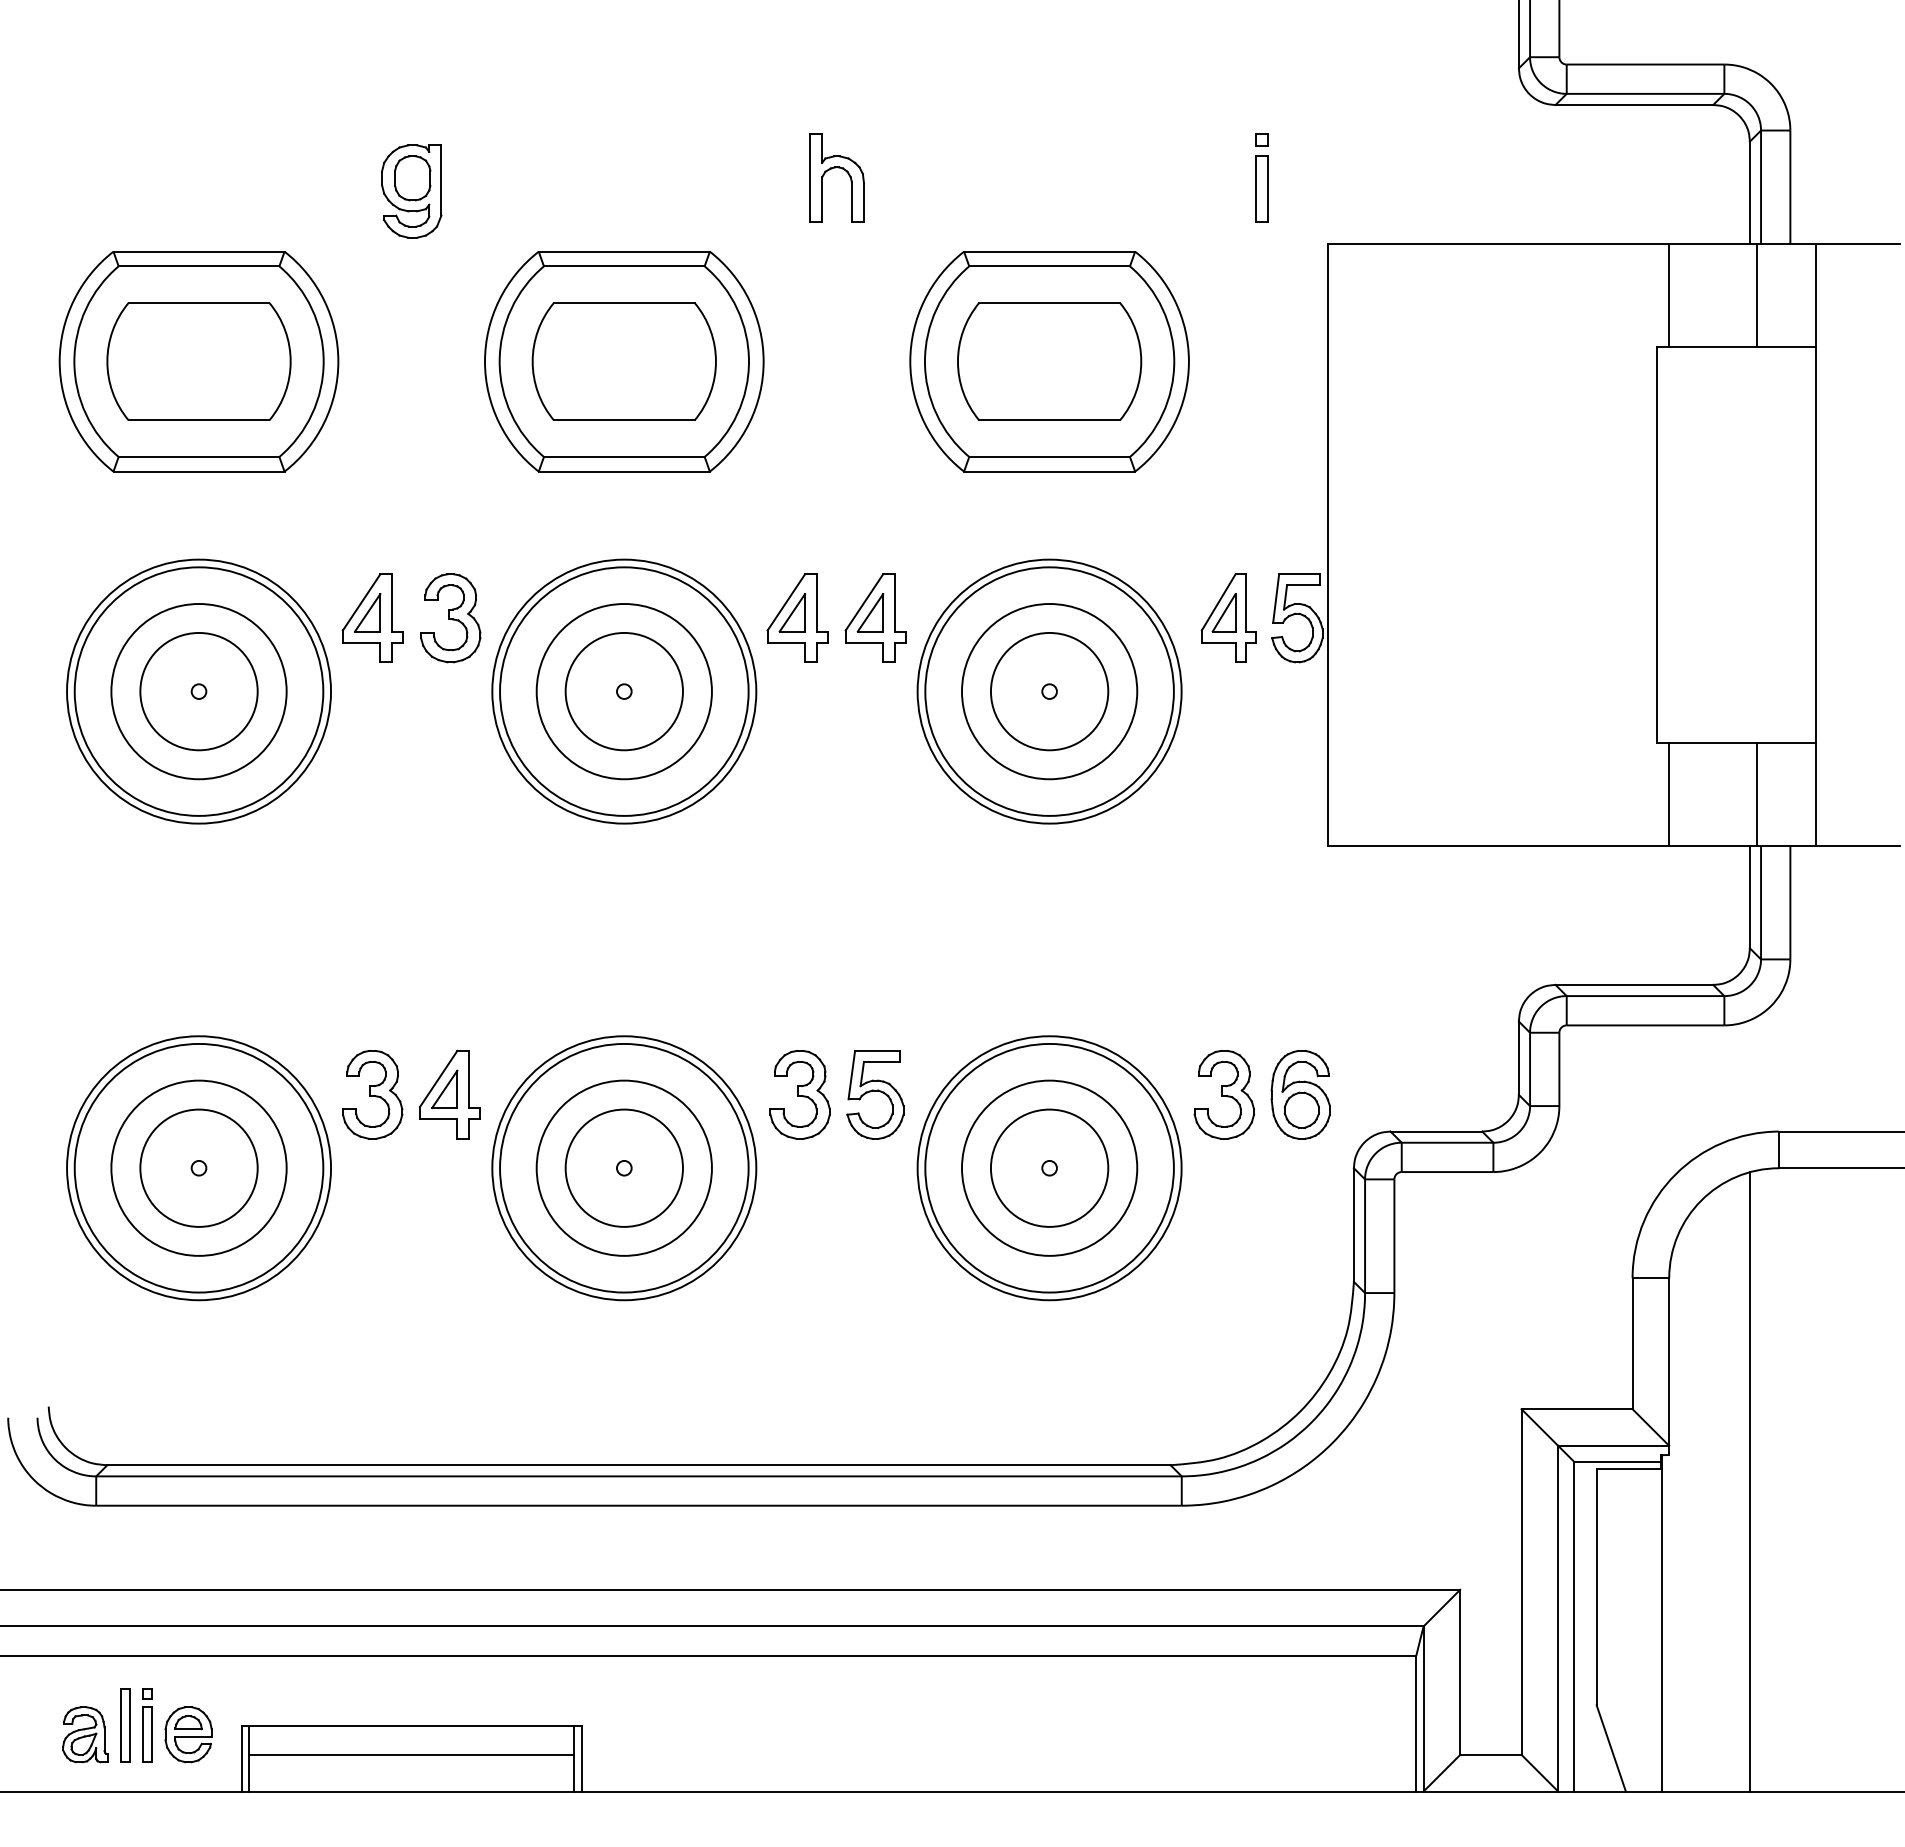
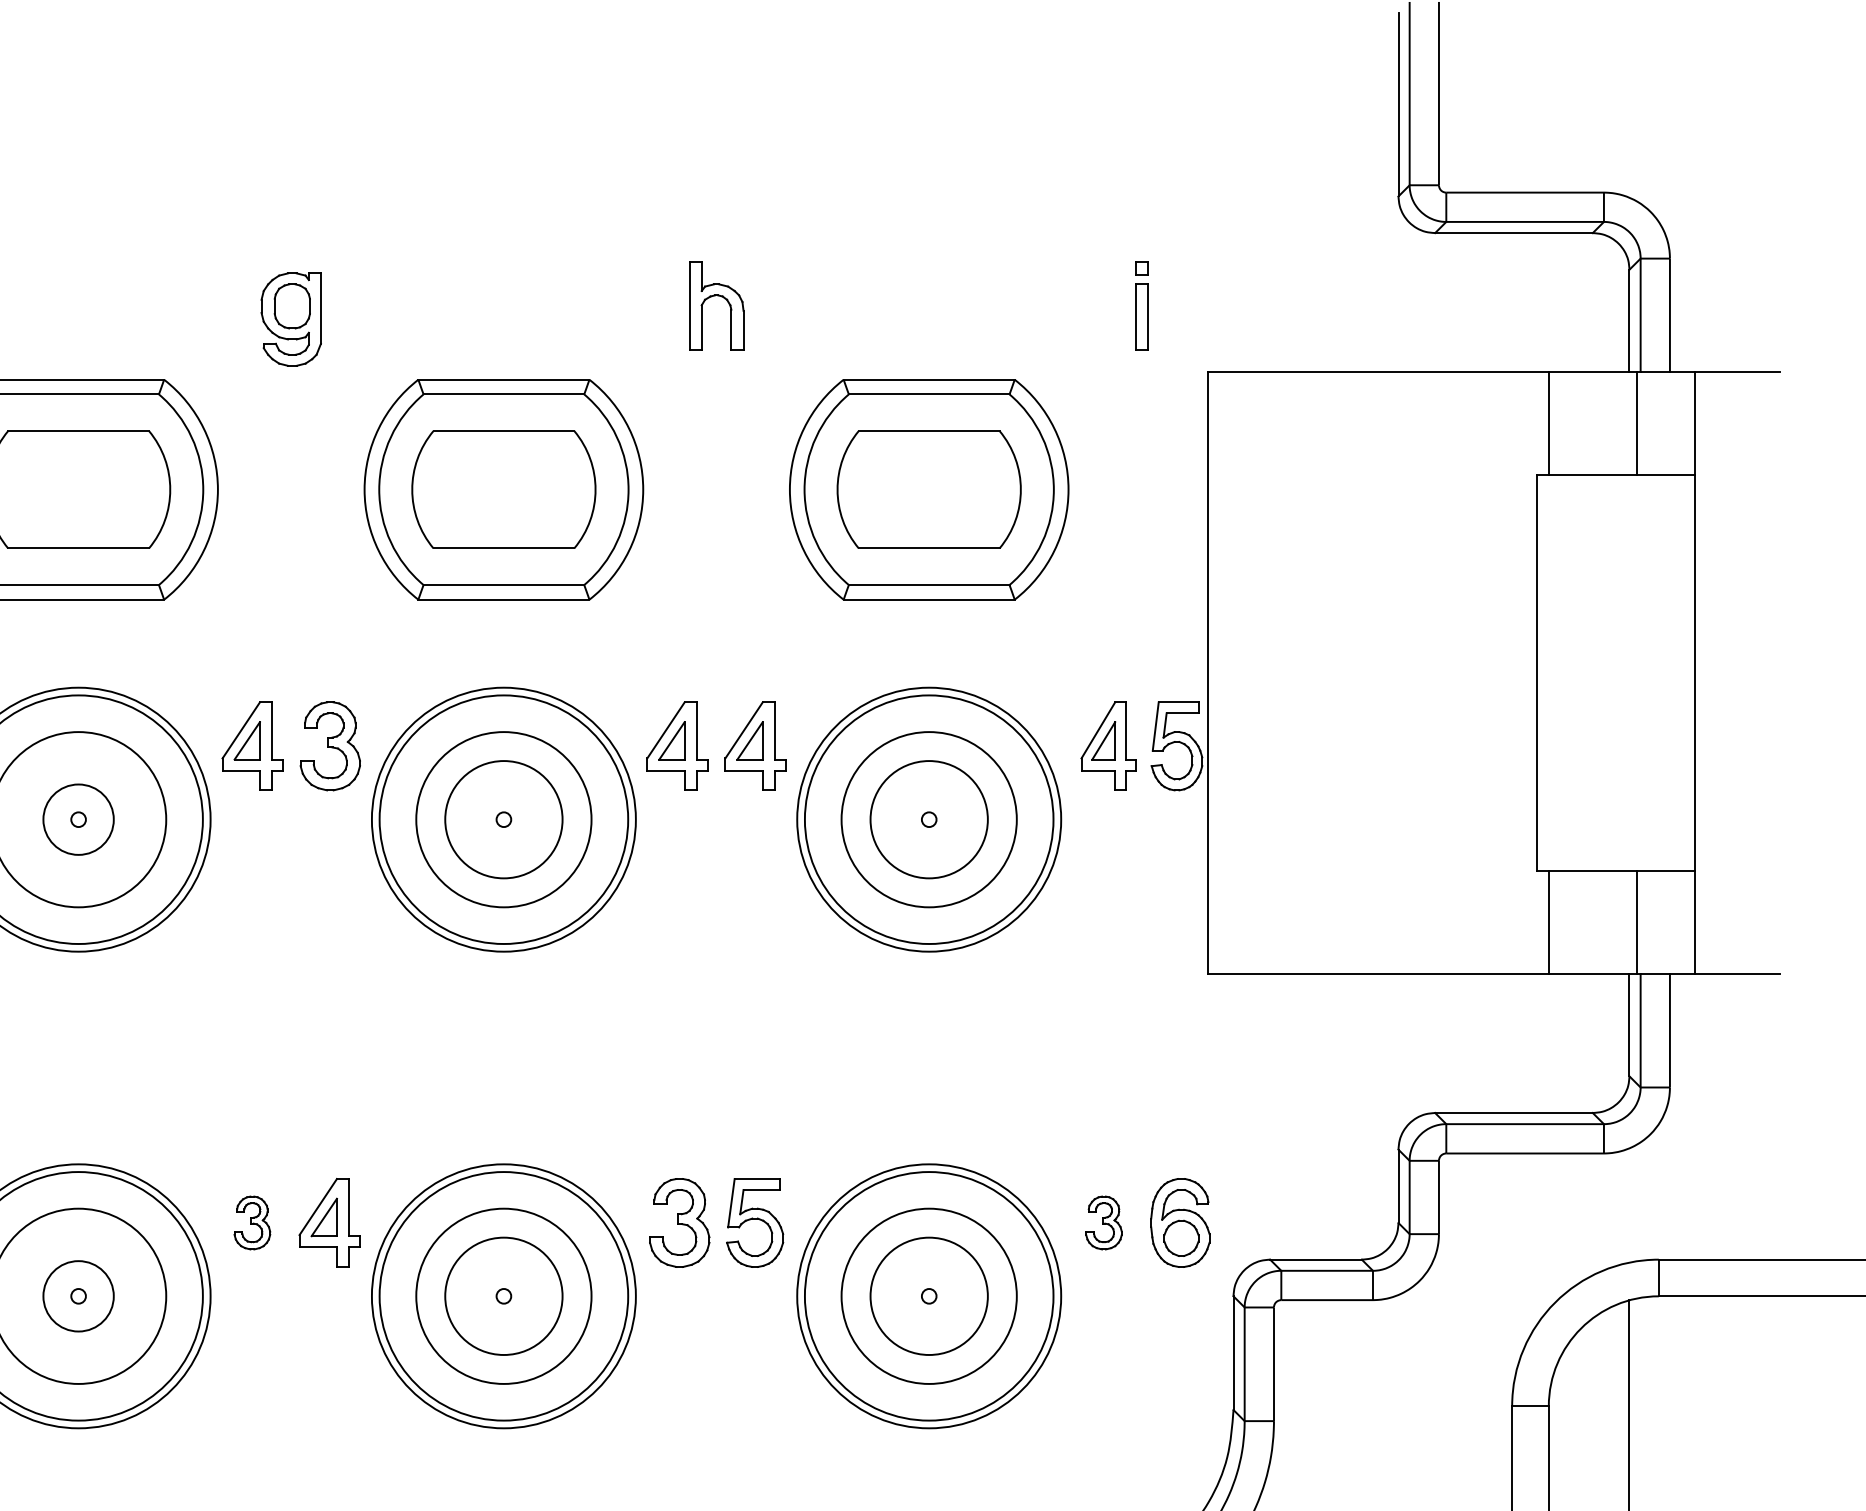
circle: (198, 691) -> (78, 819), size x0.6
part: (372, 1094) -> (252, 1222), size x0.6
part: (1224, 1094) -> (1104, 1222), size x0.6
circle: (198, 1167) -> (78, 1295), size x0.6

